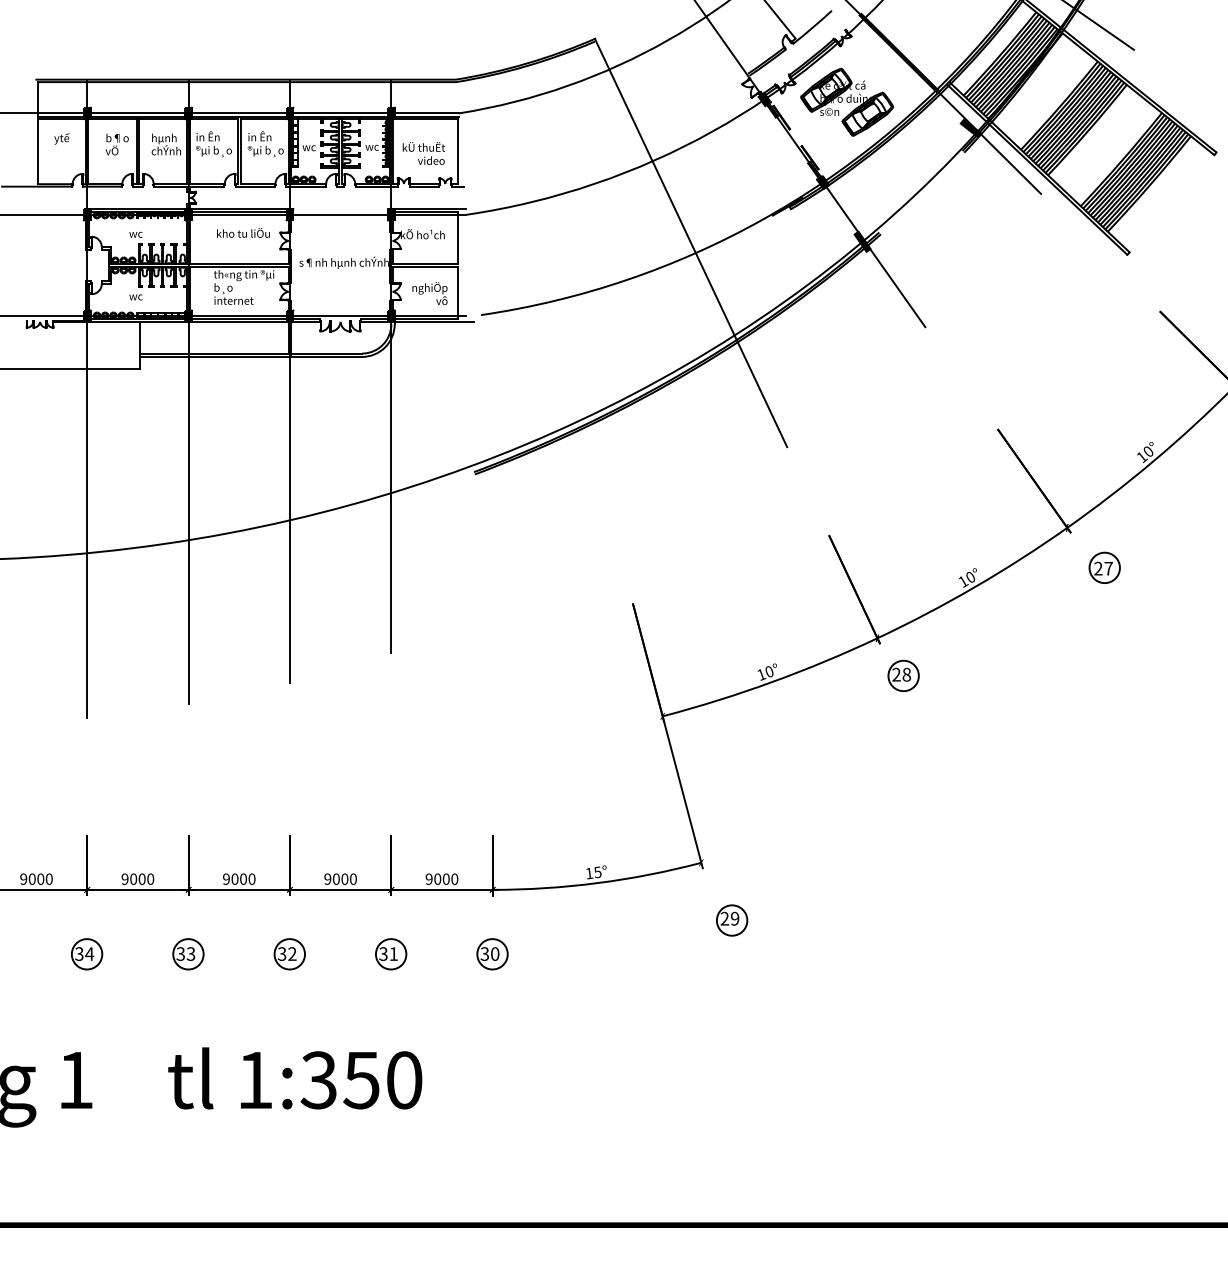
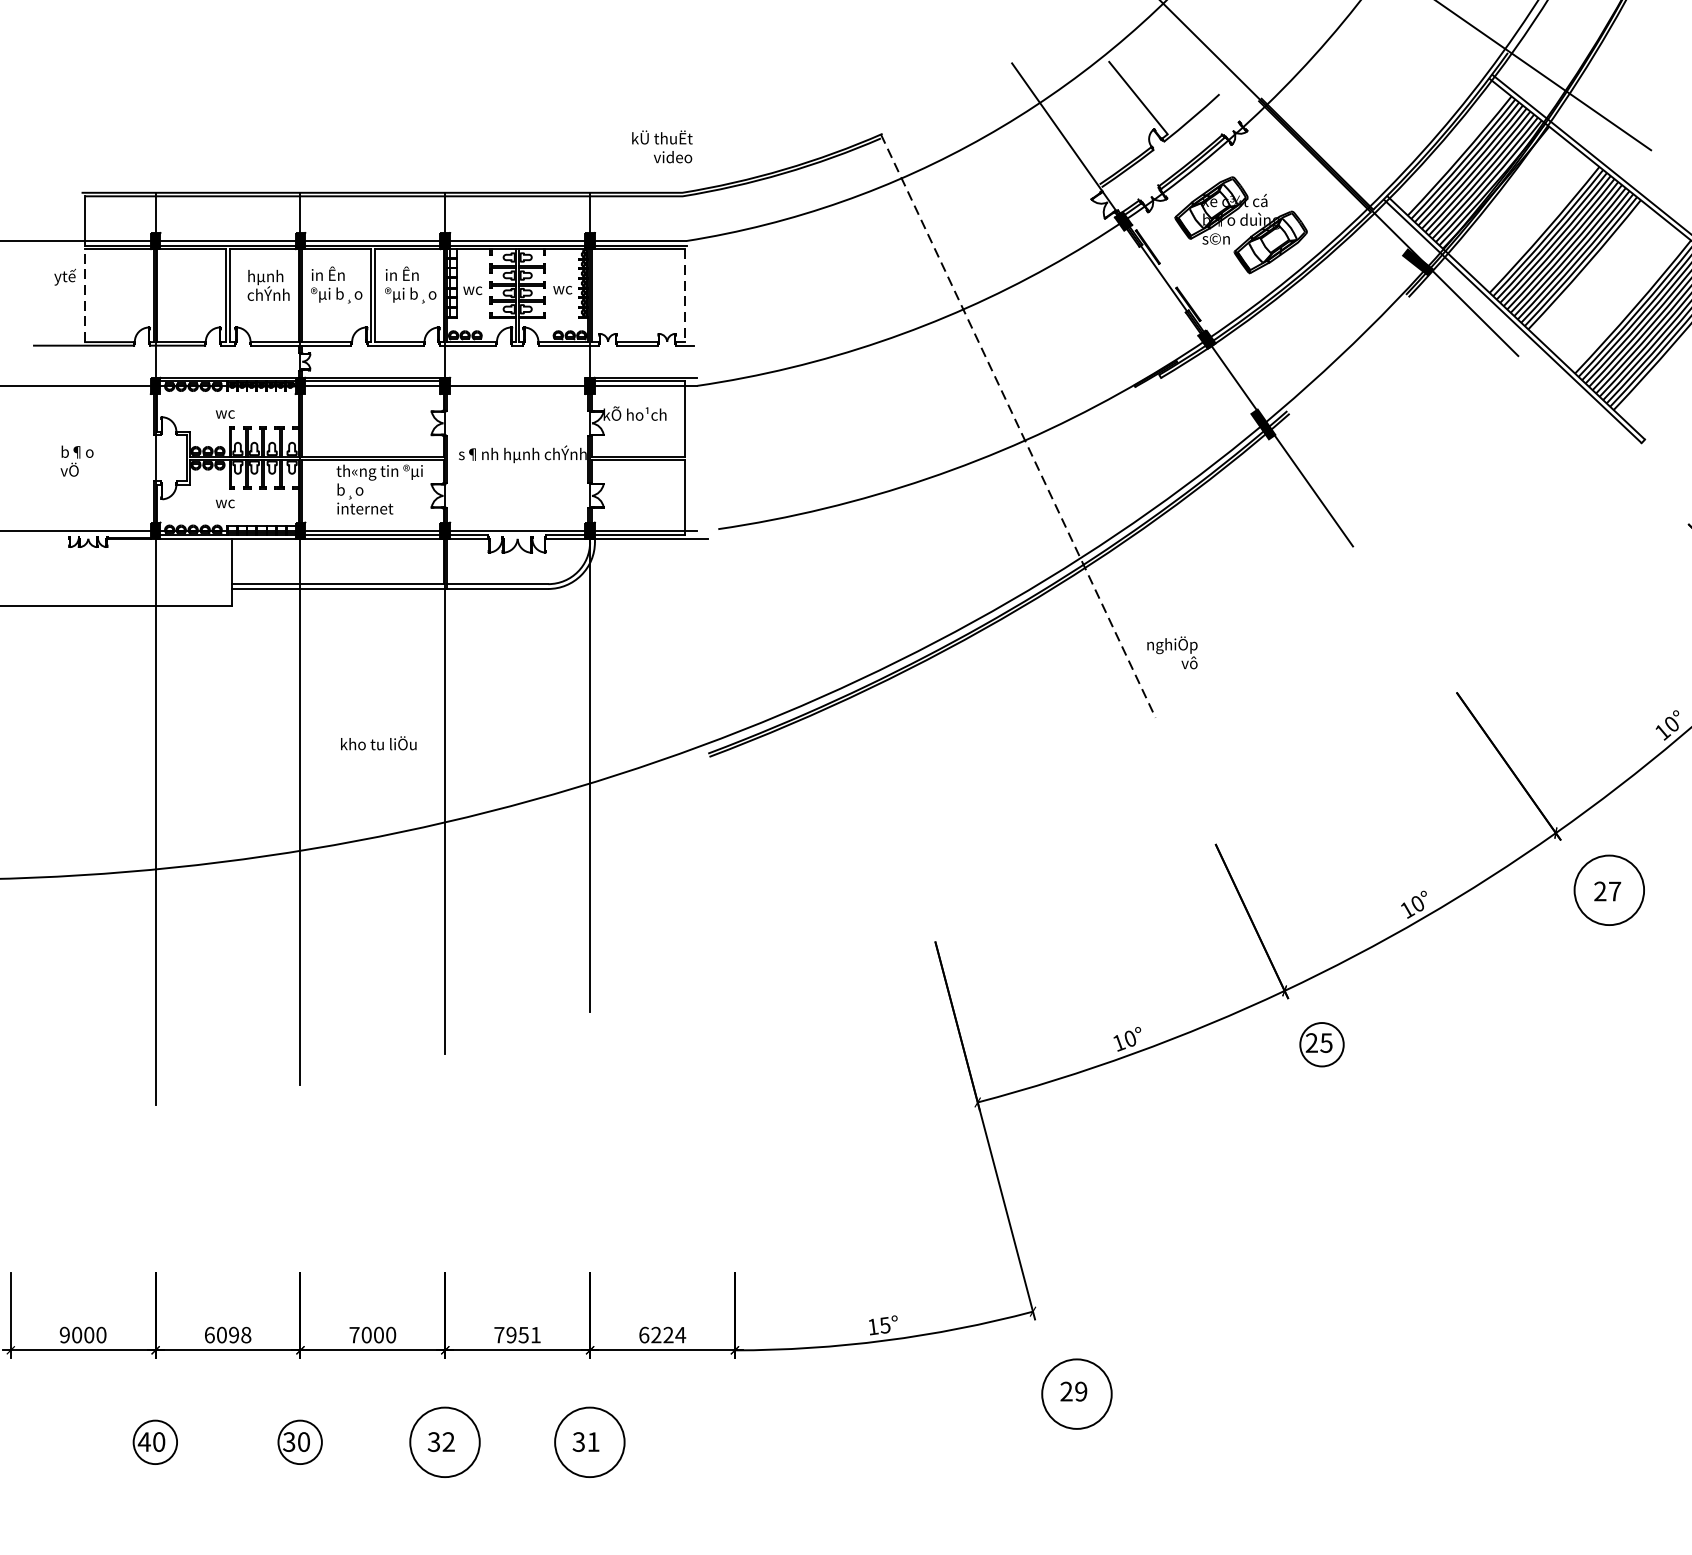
text: (61, 138) -> (64, 276), moved
text: (116, 144) -> (75, 461), moved
line: (37, 151) -> (84, 295), solid -> dashed
line: (457, 151) -> (684, 295), solid -> dashed
text: (423, 153) -> (661, 146), moved
text: (243, 232) -> (378, 742), moved
line: (691, 243) -> (1018, 426), solid -> dashed
text: (429, 293) -> (1171, 652), moved
circle: (1104, 567) -> (1608, 889), size x1.6
text: (906, 674) -> (1326, 1042), 28 -> 25
text: (137, 878) -> (227, 1334), 9000 -> 6098
text: (226, 878) -> (354, 1334), 9000 -> 7000
text: (340, 878) -> (517, 1334), 9000 -> 7951
text: (441, 878) -> (661, 1334), 9000 -> 6224
circle: (731, 920) -> (1076, 1394), size x1.6
text: (84, 953) -> (151, 1441), 34 -> 40
text: (190, 953) -> (303, 1441), 33 -> 30
circle: (289, 954) -> (444, 1442), size x1.6
circle: (390, 954) -> (588, 1442), size x1.6
part: (492, 954) -> (734, 1442), removed

